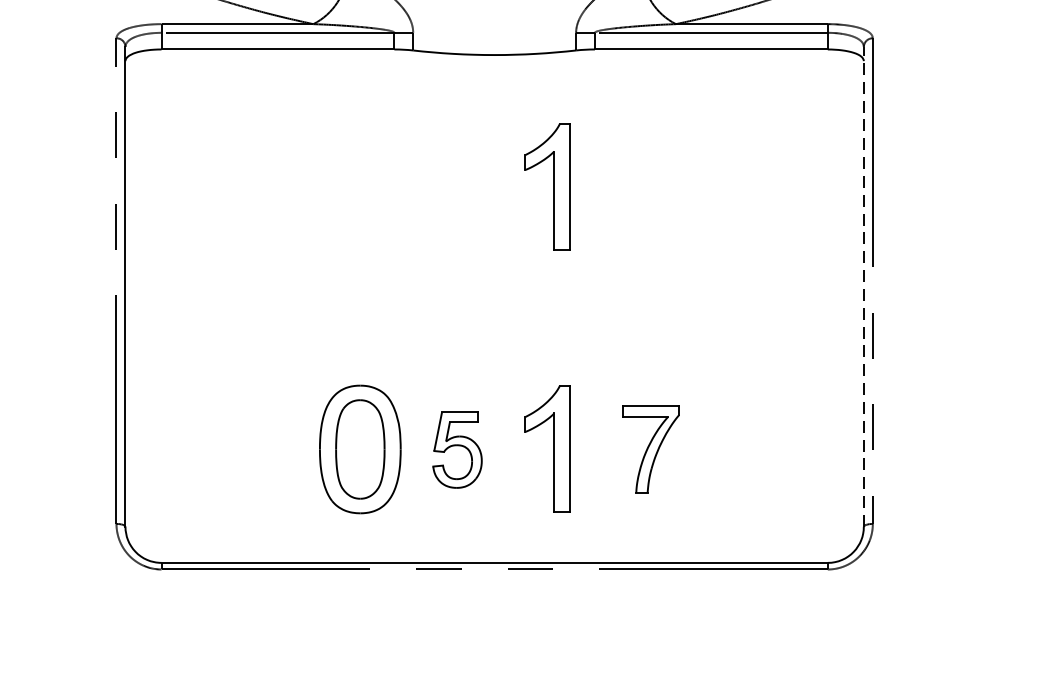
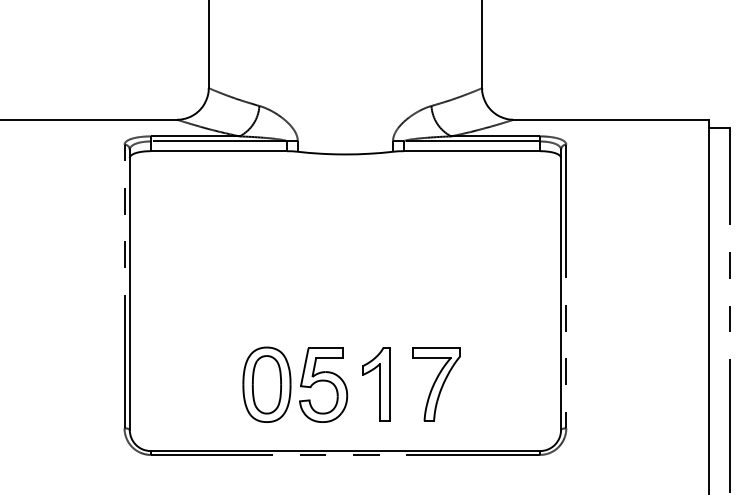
part: (547, 186) -> (376, 231), removed
line: (864, 286) -> (561, 289), dashed -> solid
part: (457, 448) -> (323, 384), size x1.67
part: (650, 448) -> (436, 384), size x1.43

